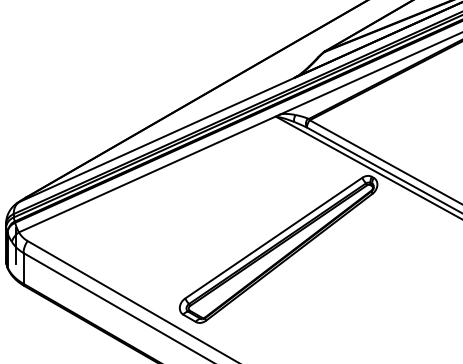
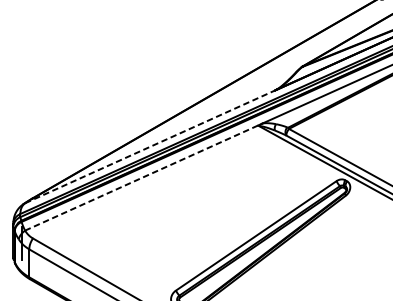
line: (157, 139) -> (150, 146), solid -> dashed
line: (147, 174) -> (141, 178), solid -> dashed

